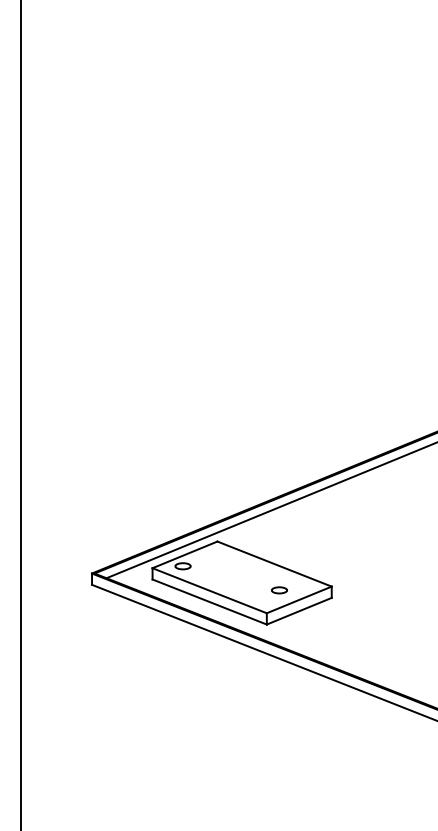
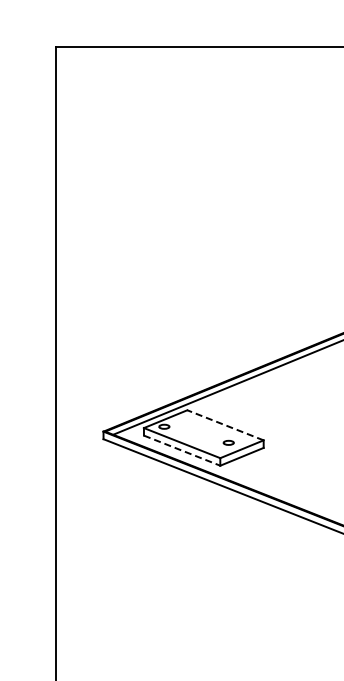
line: (274, 564) -> (225, 425), solid -> dashed
line: (210, 601) -> (182, 450), solid -> dashed

